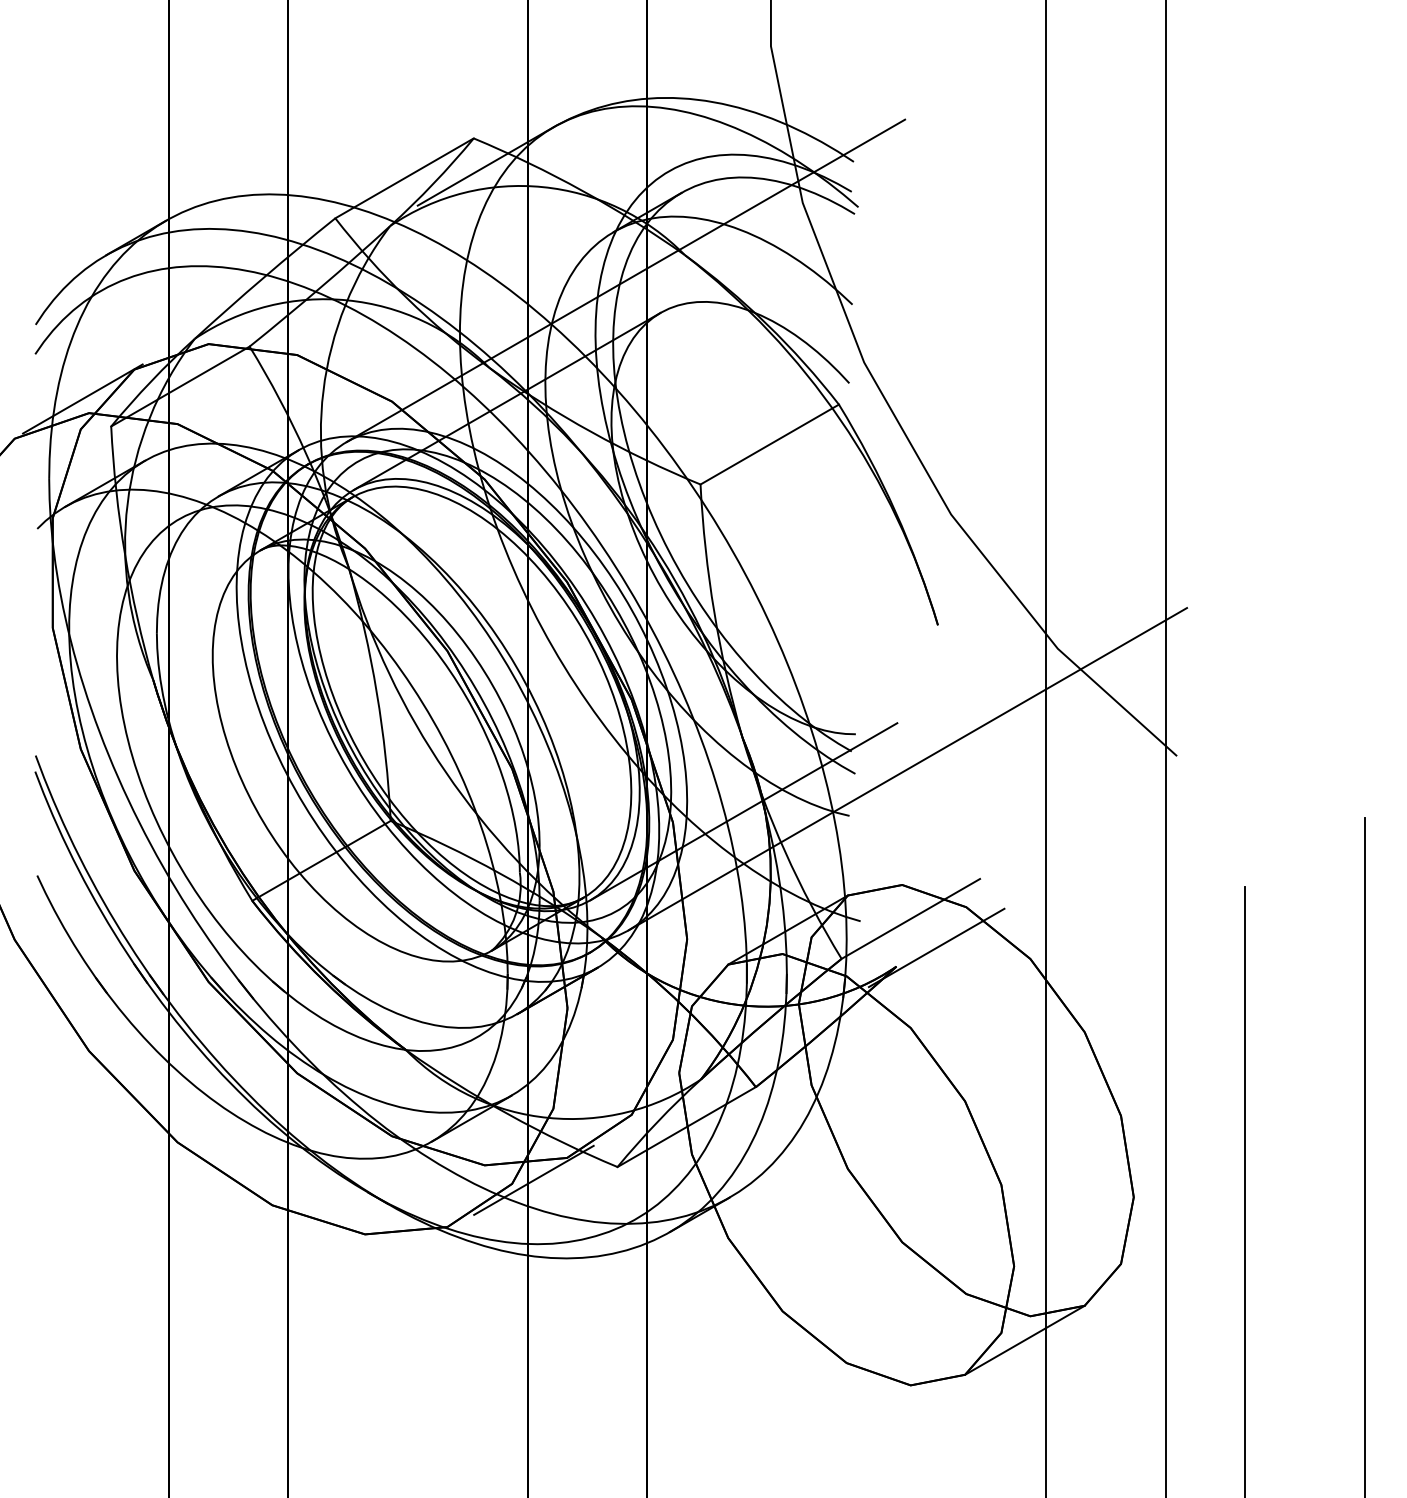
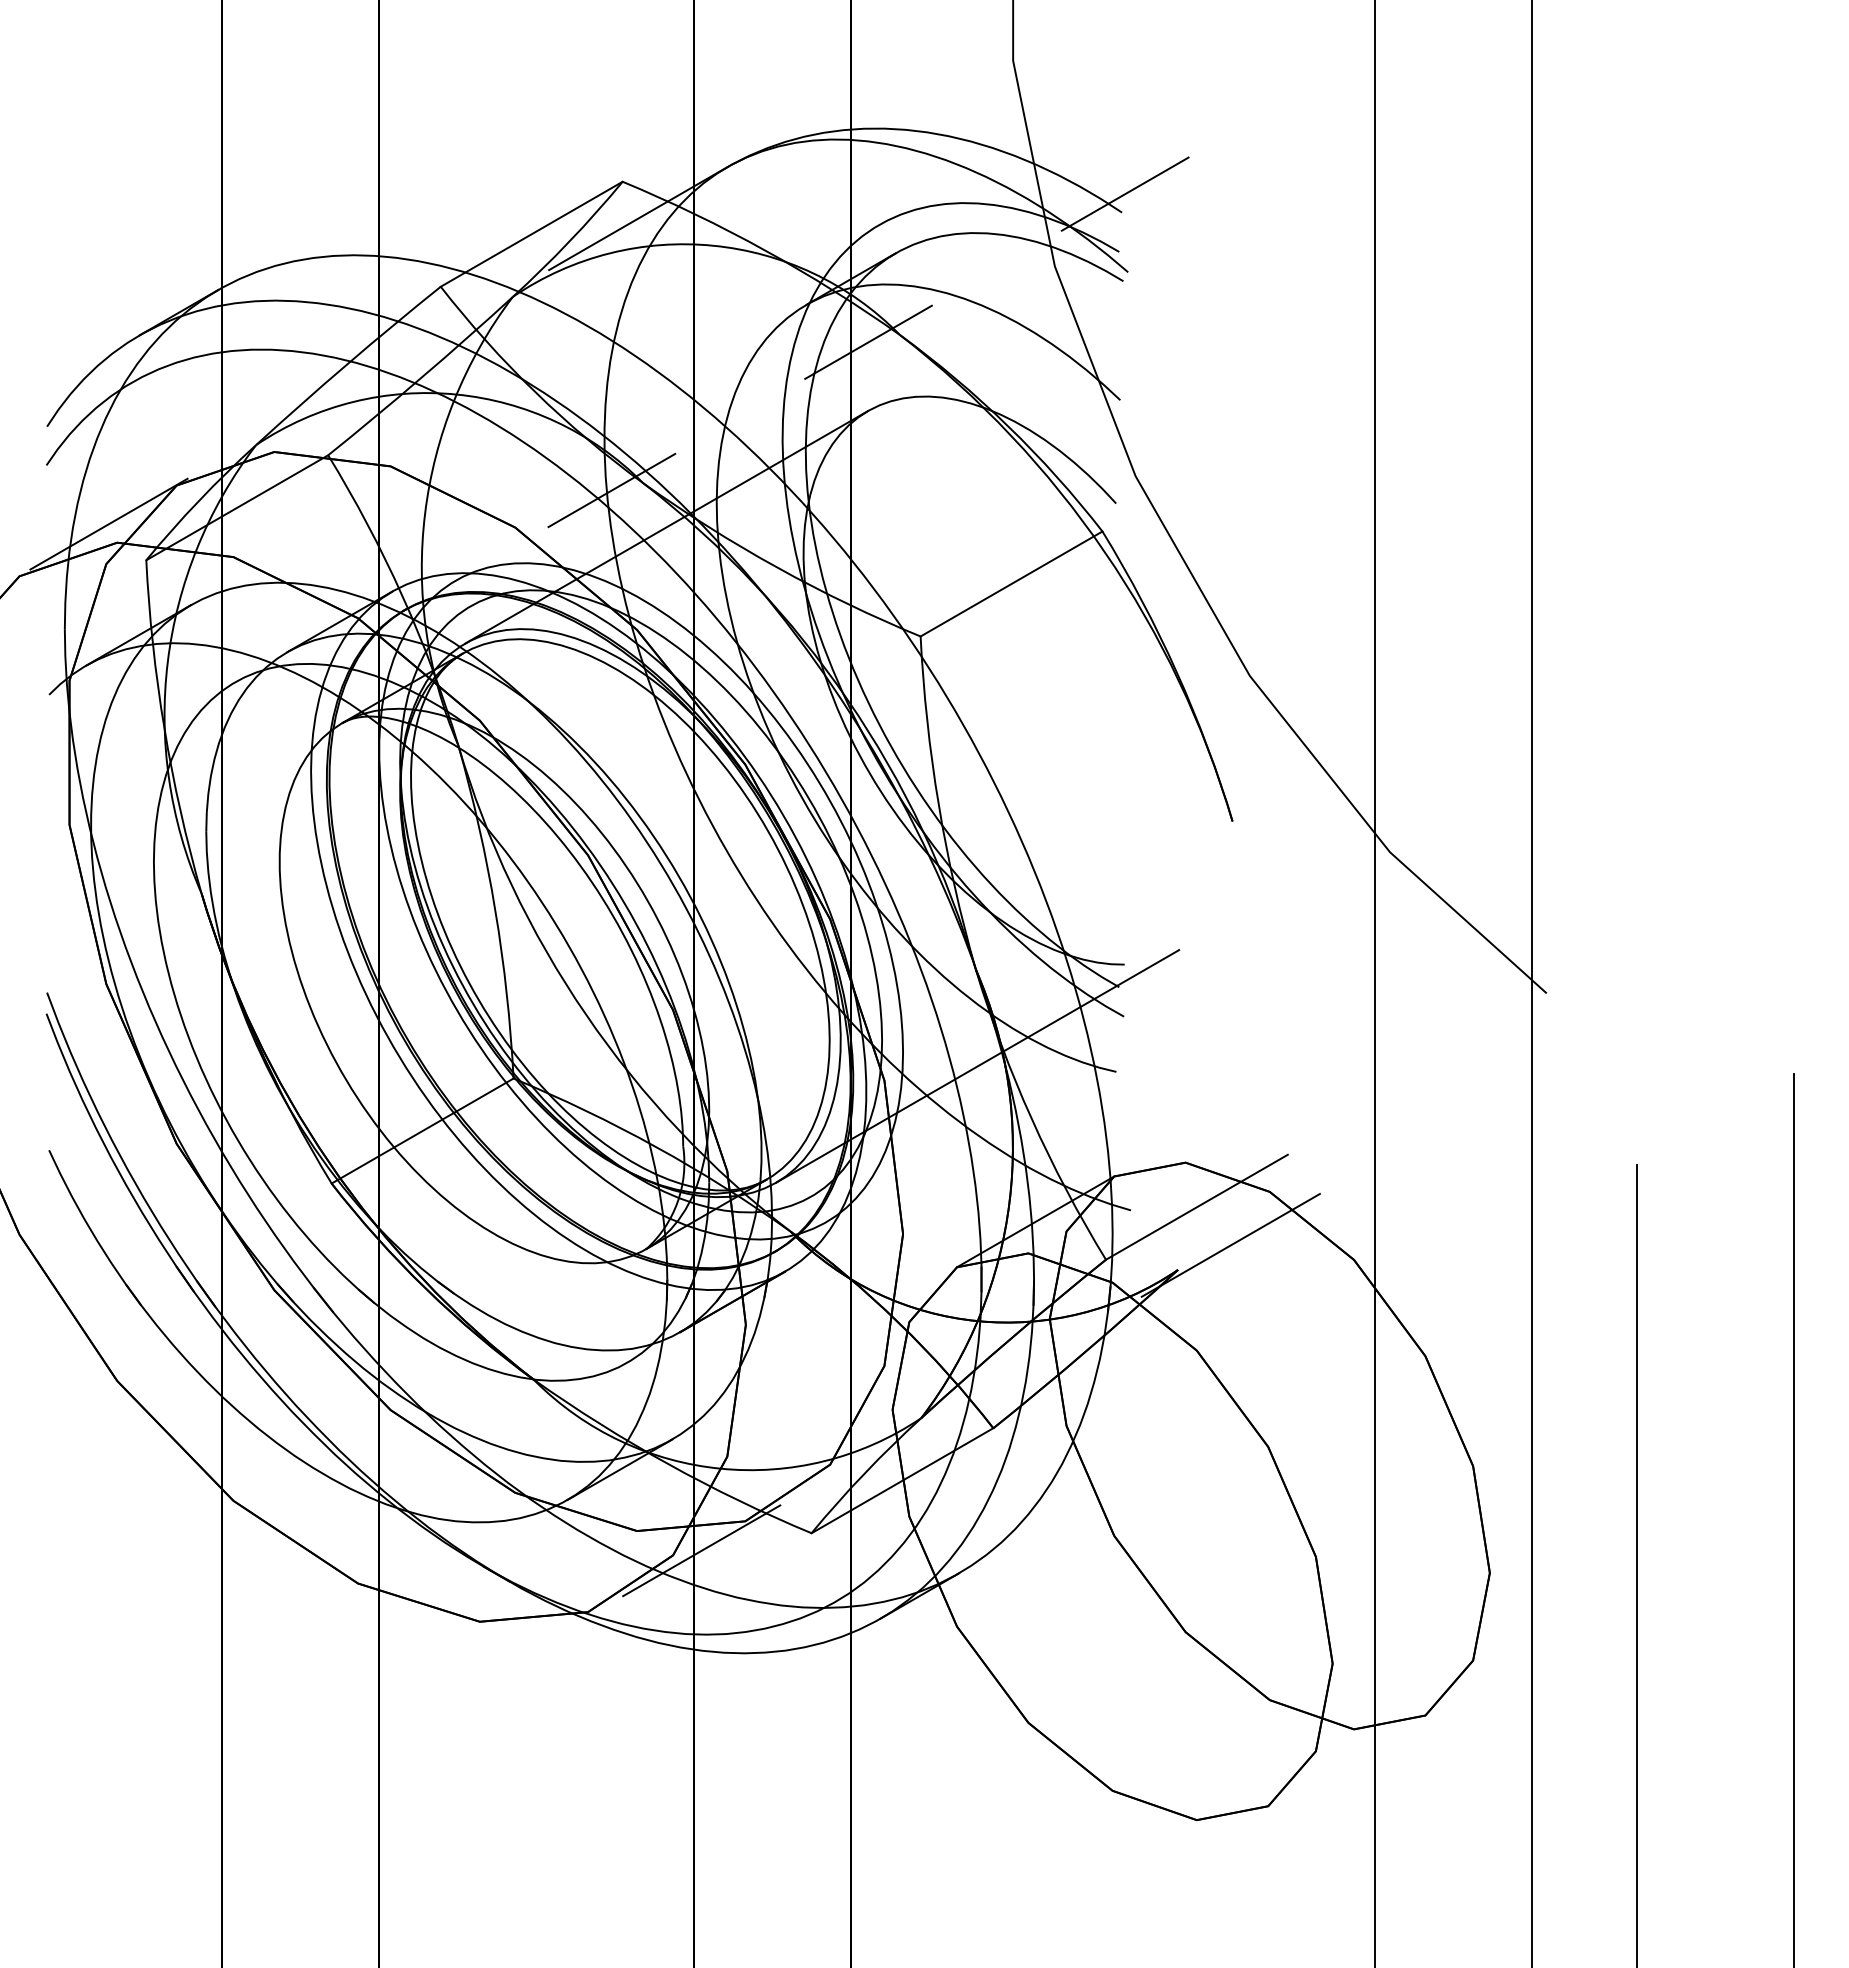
line: (625, 281) -> (822, 369), solid -> dashed
line: (907, 769) -> (1192, 1010), removed
line: (1024, 1339) -> (1346, 1760), removed

